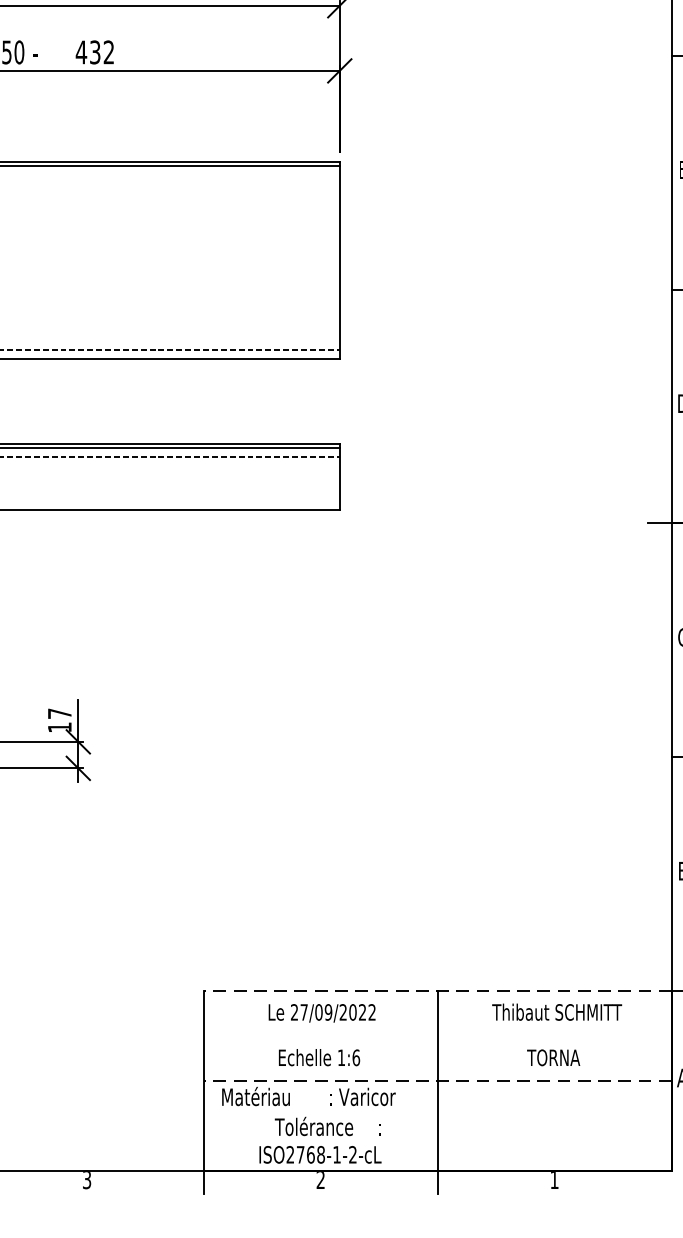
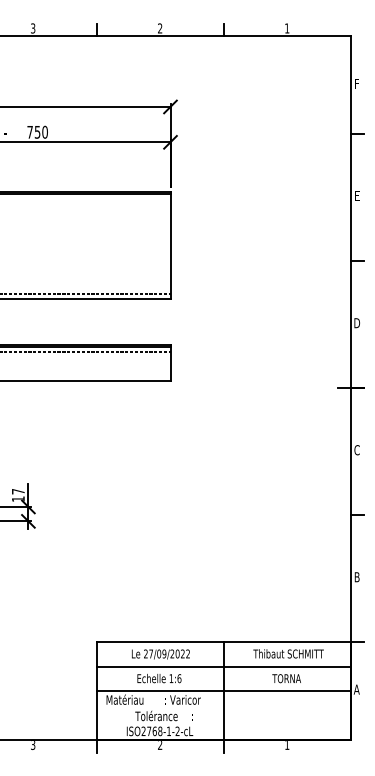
text: (95, 50) -> (37, 131), 432 -> 750
line: (437, 991) -> (223, 642), dashed -> solid
line: (437, 1035) -> (223, 666), added
line: (437, 1081) -> (223, 691), dashed -> solid

